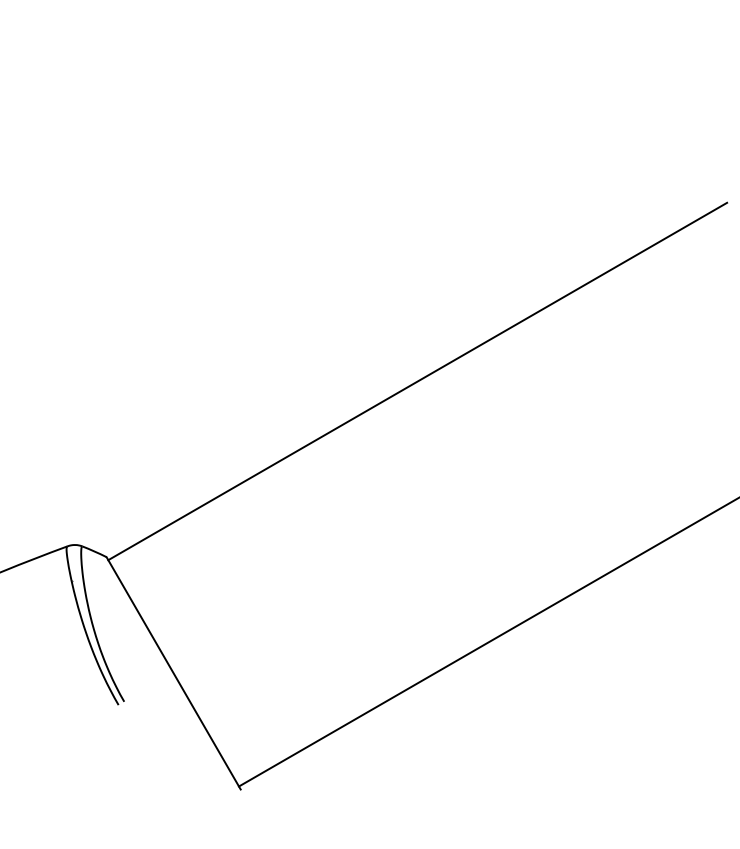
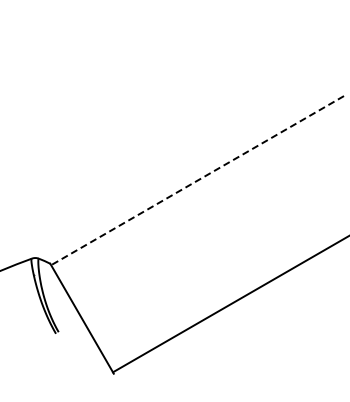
line: (417, 381) -> (197, 180), solid -> dashed

